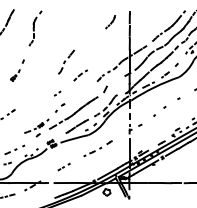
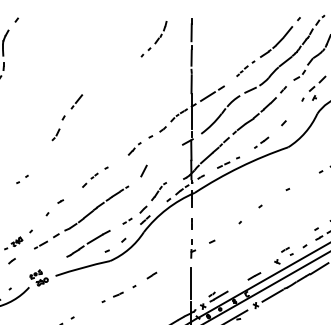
part: (110, 21) -> (153, 37), size x1.43
part: (80, 75) -> (94, 177), moved
part: (57, 93) -> (22, 179), moved

